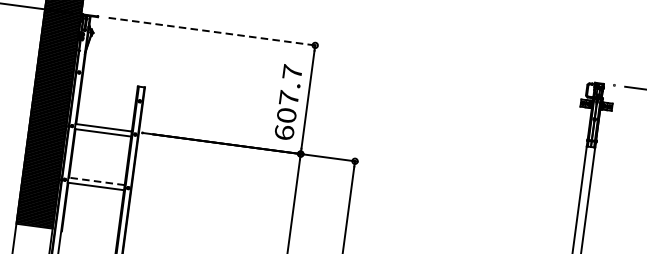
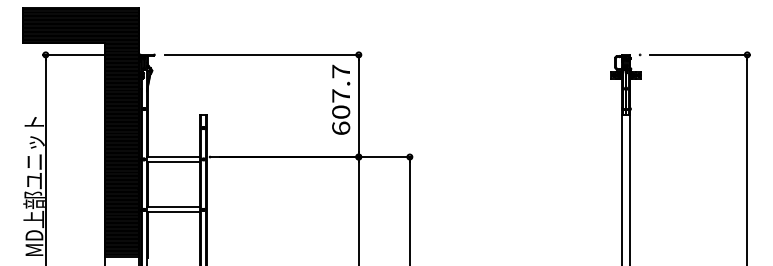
line: (213, 31) -> (263, 54), dashed -> solid
text: (288, 102) -> (341, 99), moved
line: (96, 181) -> (173, 207), dashed -> solid

